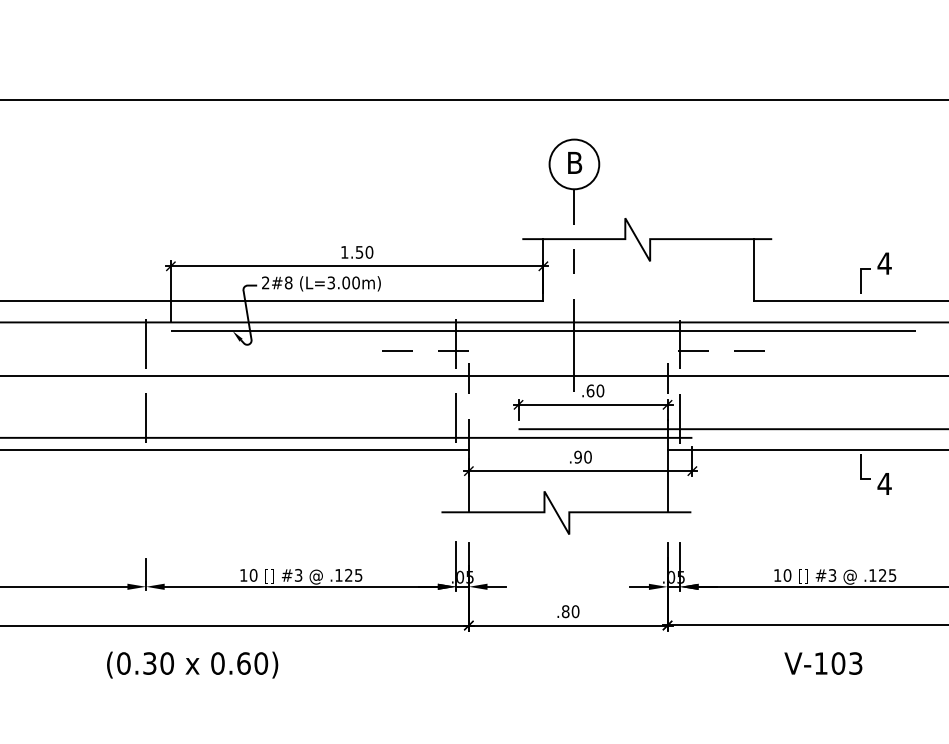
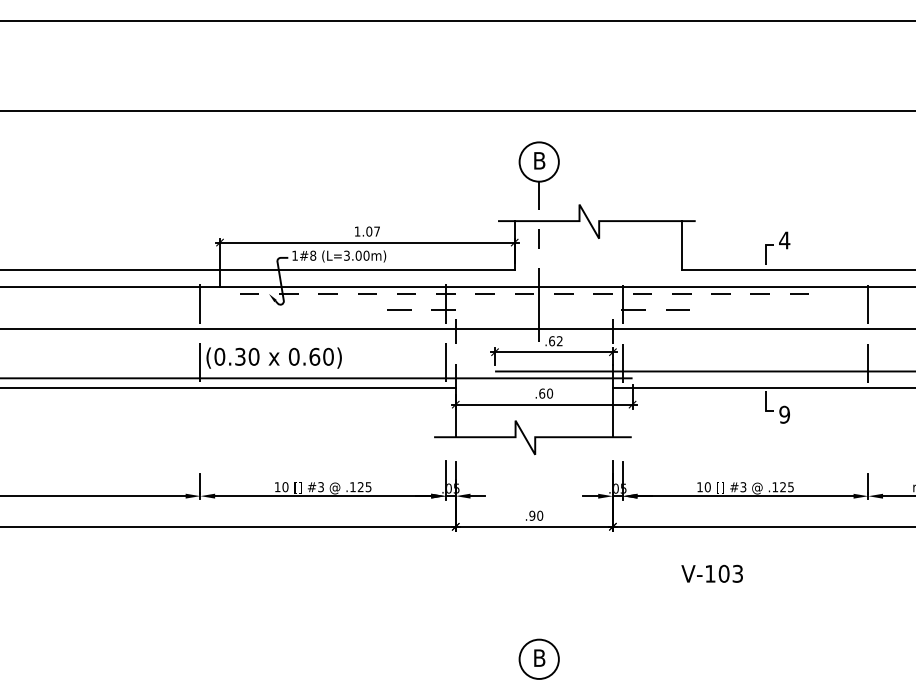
text: (364, 252) -> (373, 231), 1.50 -> 1.07
text: (265, 282) -> (294, 255), 2#8 -> 1#8
line: (543, 330) -> (514, 293), solid -> dashed
text: (600, 391) -> (559, 341), .60 -> .62
text: (578, 457) -> (542, 393), .90 -> .60
text: (884, 483) -> (784, 414), 4 -> 9
text: (565, 611) -> (532, 515), .80 -> .90
text: (822, 663) -> (711, 573), moved
text: (191, 664) -> (273, 357), moved

